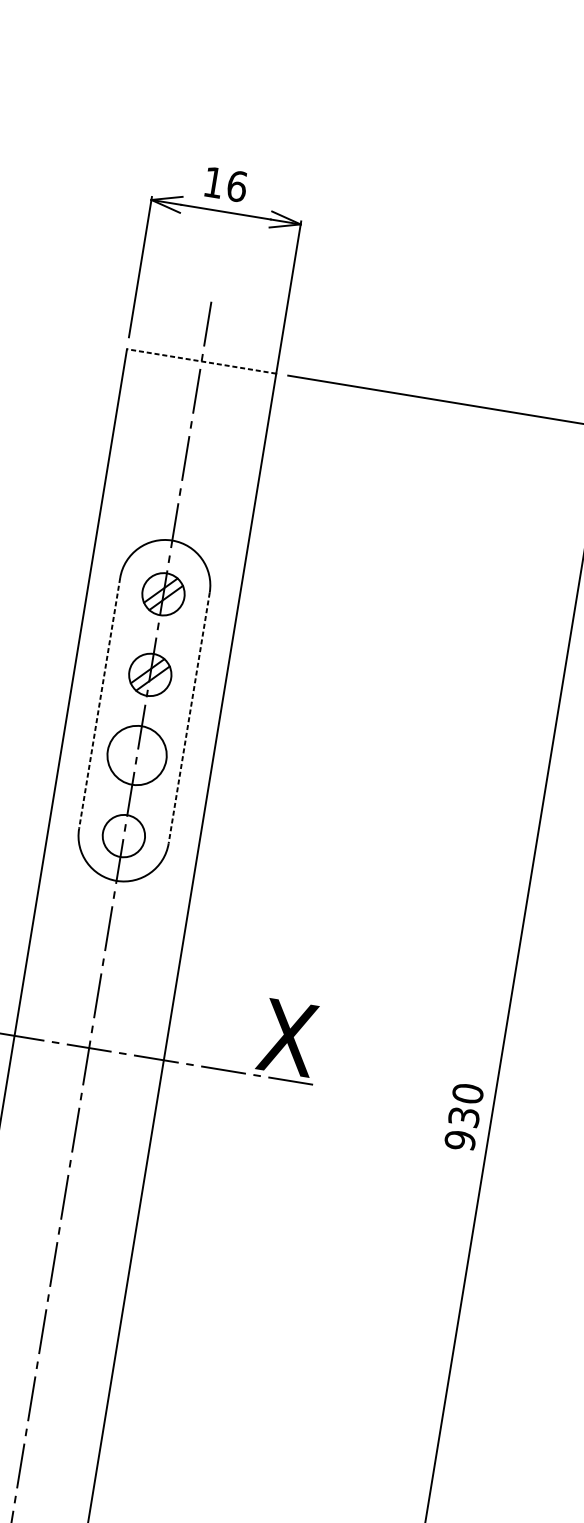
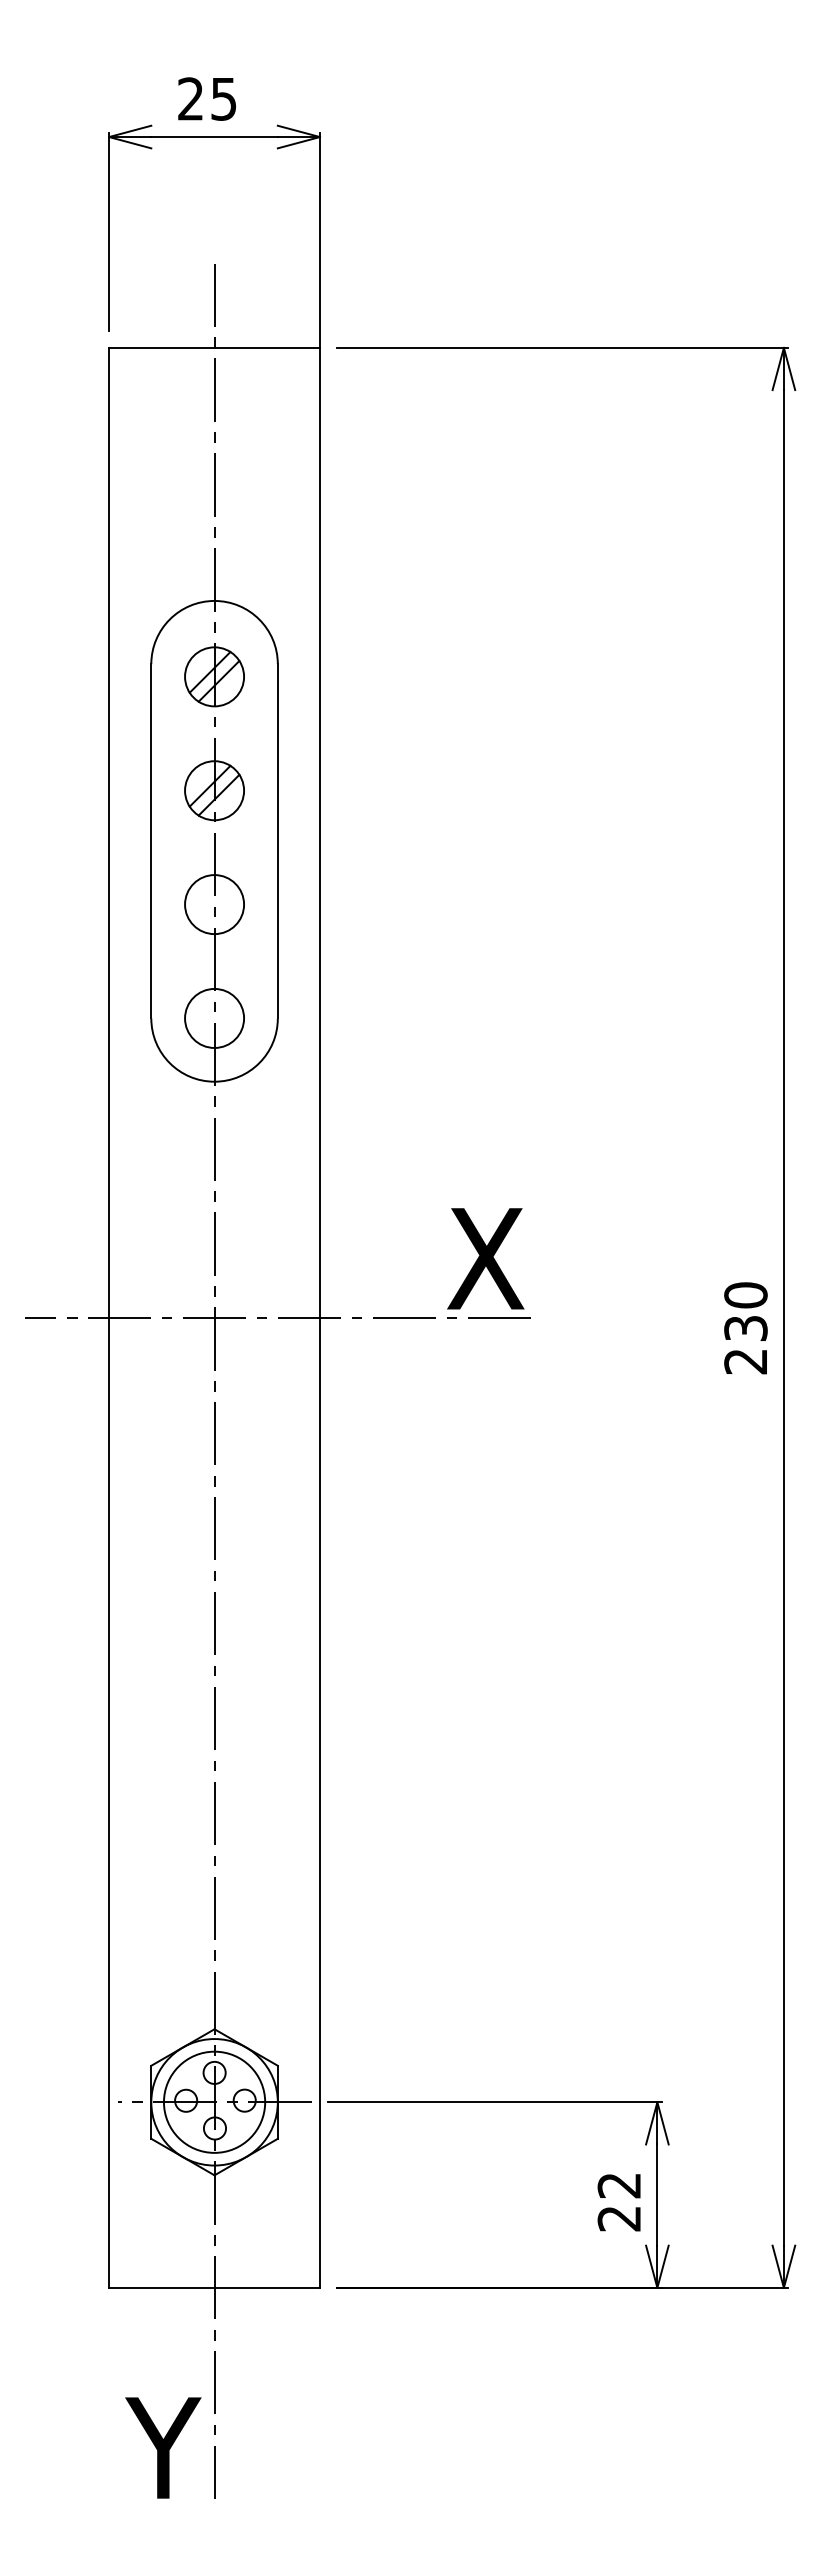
text: (225, 184) -> (207, 98), 16 -> 25
line: (201, 361) -> (214, 347), dashed -> solid
line: (99, 703) -> (151, 841), dashed -> solid
line: (188, 718) -> (277, 841), dashed -> solid
circle: (137, 755) -> (214, 904), size x0.71
text: (459, 1140) -> (745, 1361), 930 -> 230

